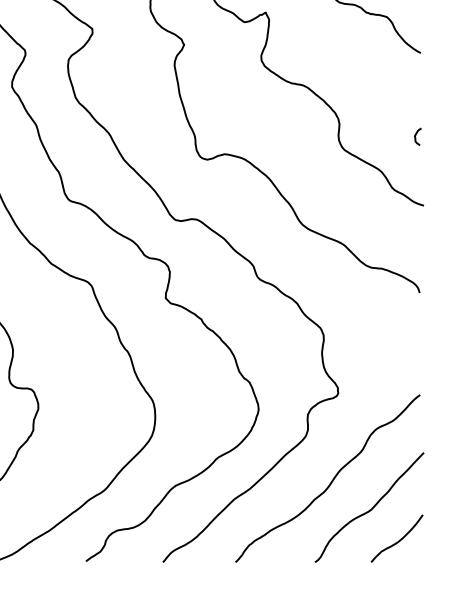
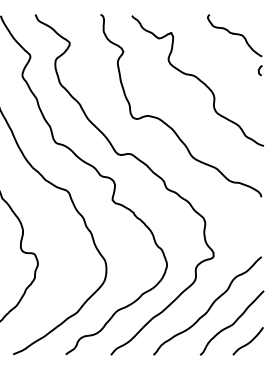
curve: (416, 136) -> (259, 70), moved

